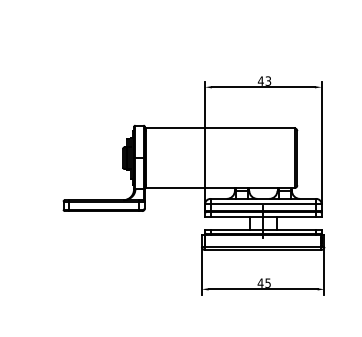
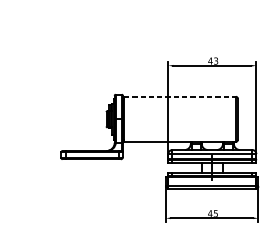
line: (220, 128) -> (179, 96), solid -> dashed

